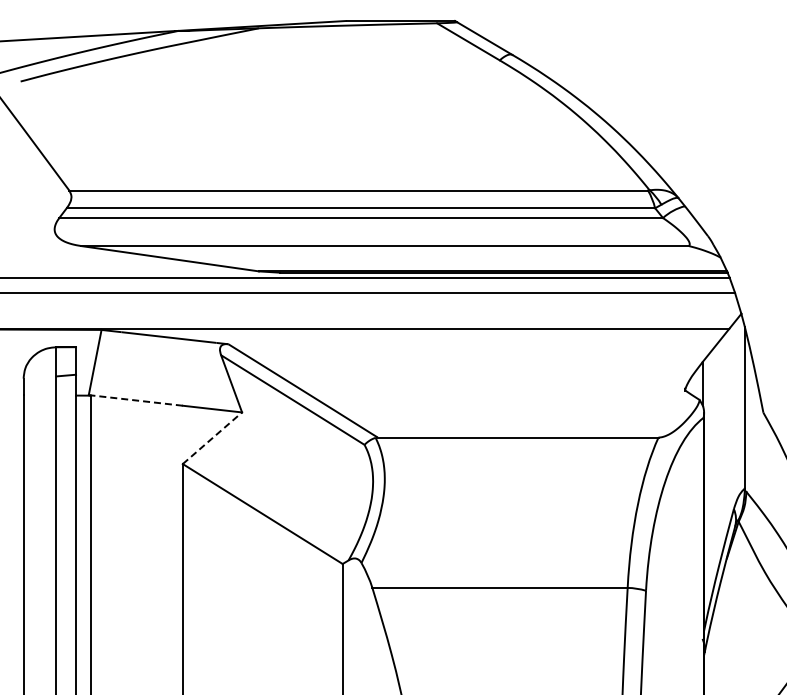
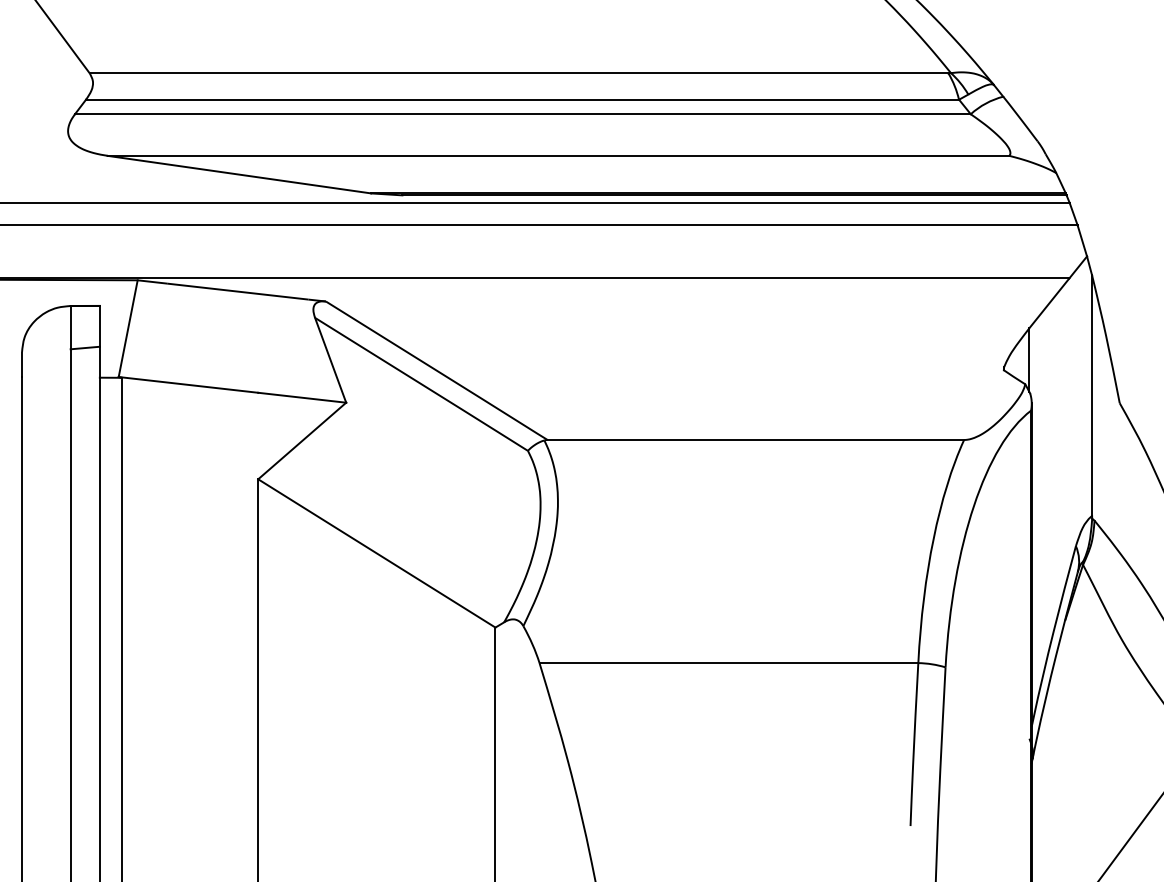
line: (135, 400) -> (188, 385), dashed -> solid
line: (212, 437) -> (302, 439), dashed -> solid

